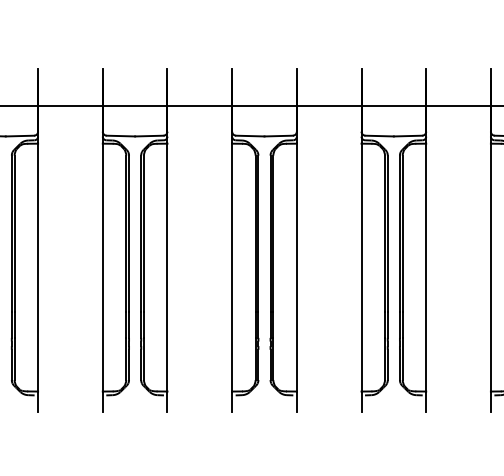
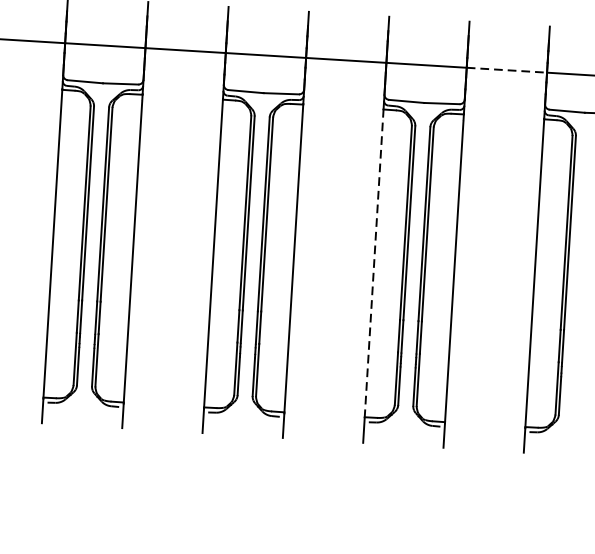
line: (459, 106) -> (508, 70), solid -> dashed
line: (361, 267) -> (374, 263), solid -> dashed

